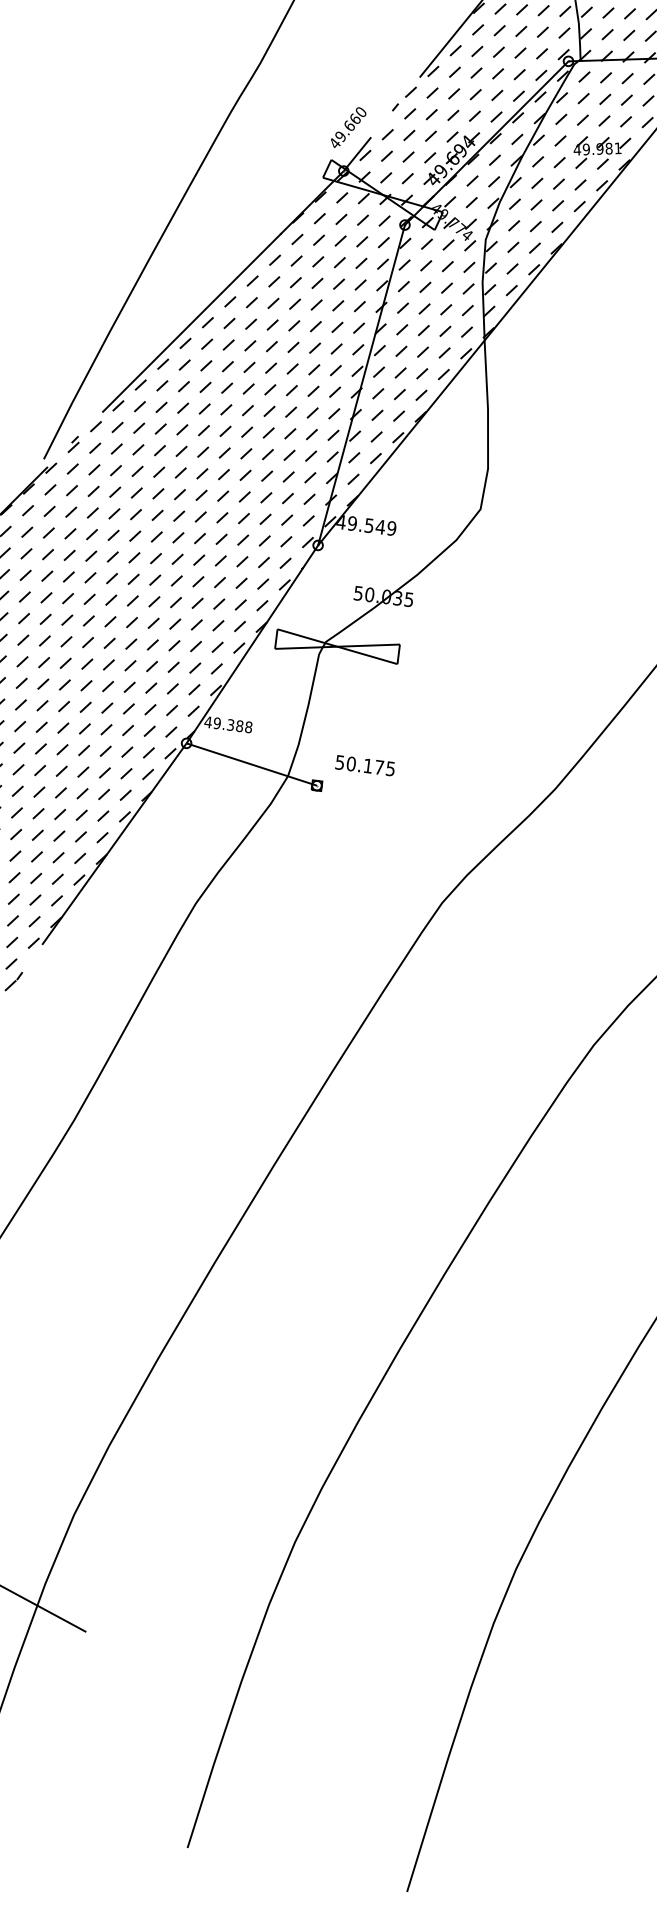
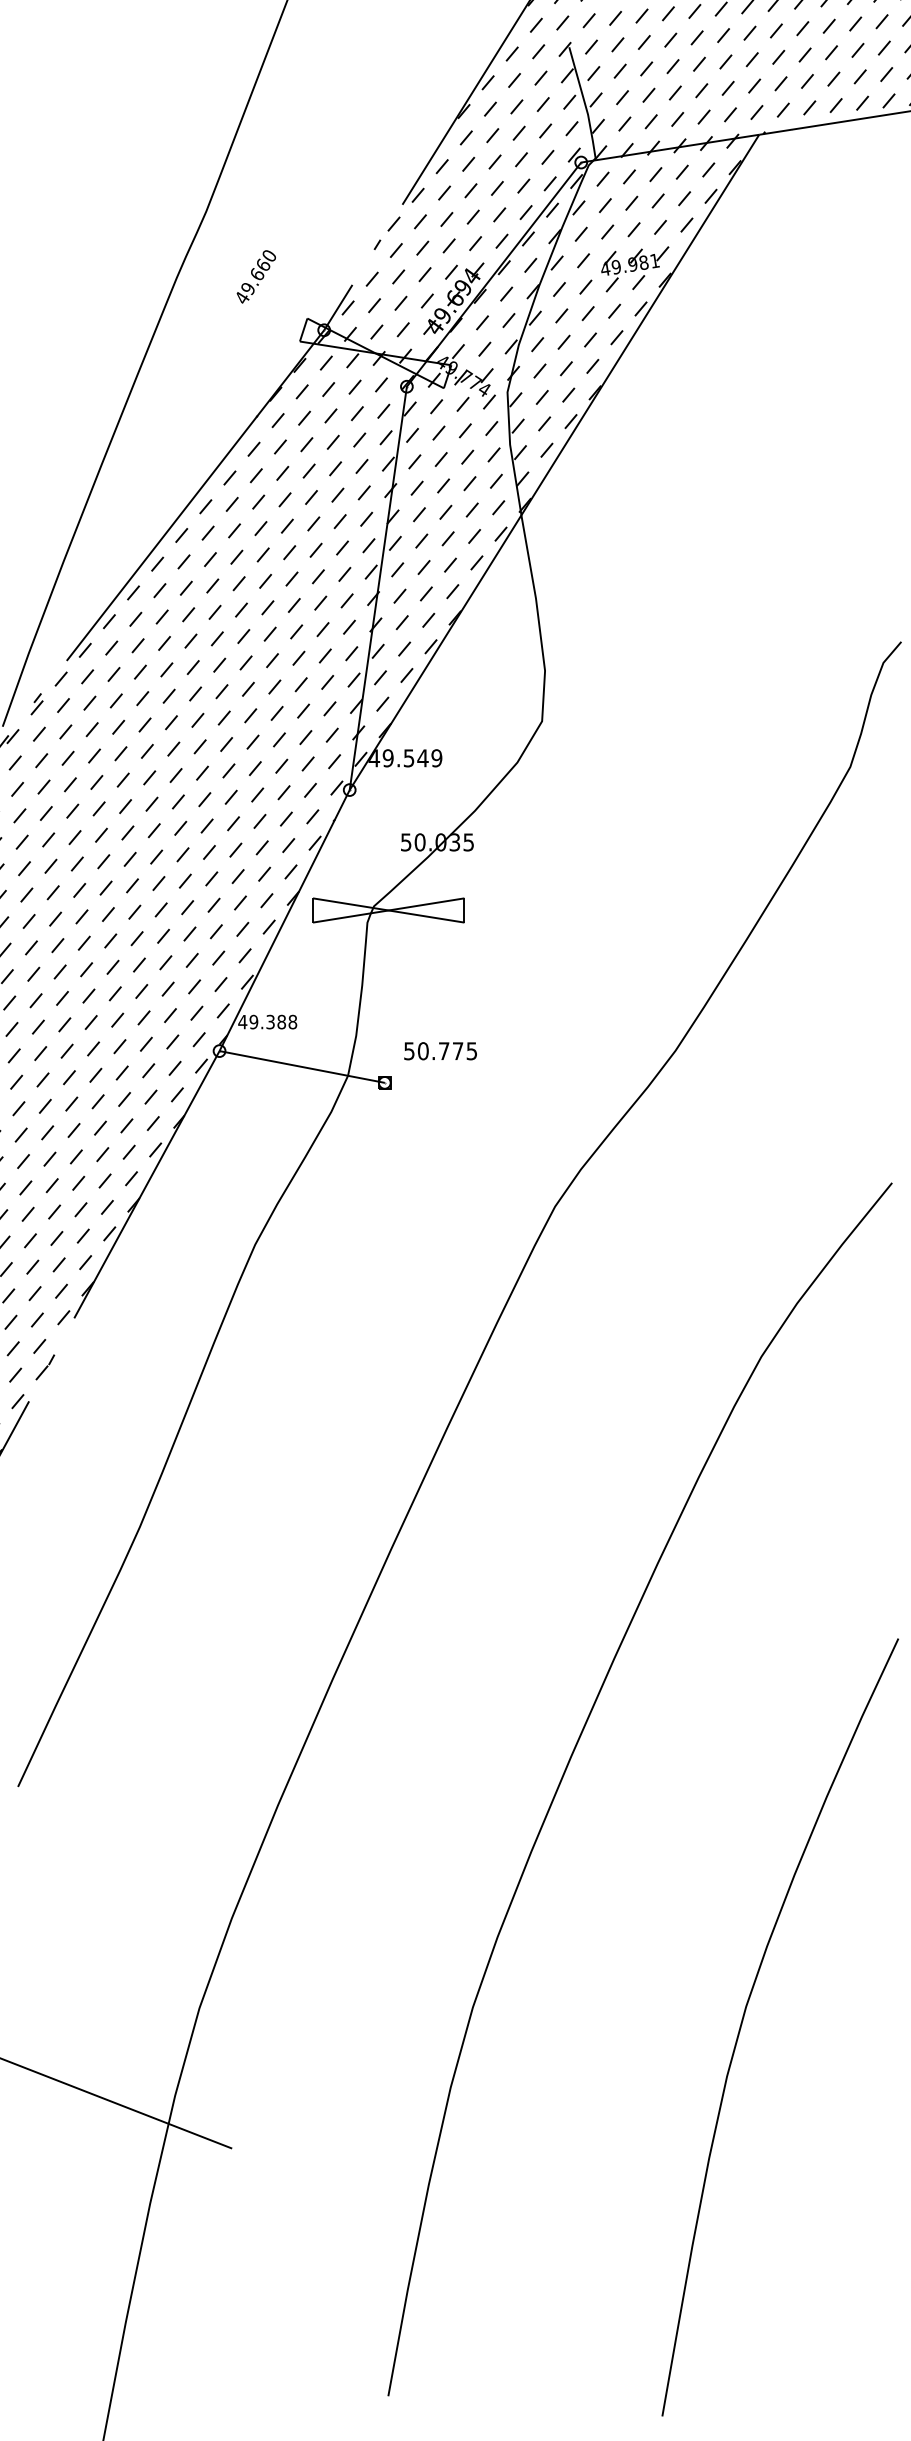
text: (347, 127) -> (255, 276), moved
text: (368, 765) -> (444, 1050), 50.175 -> 50.775

